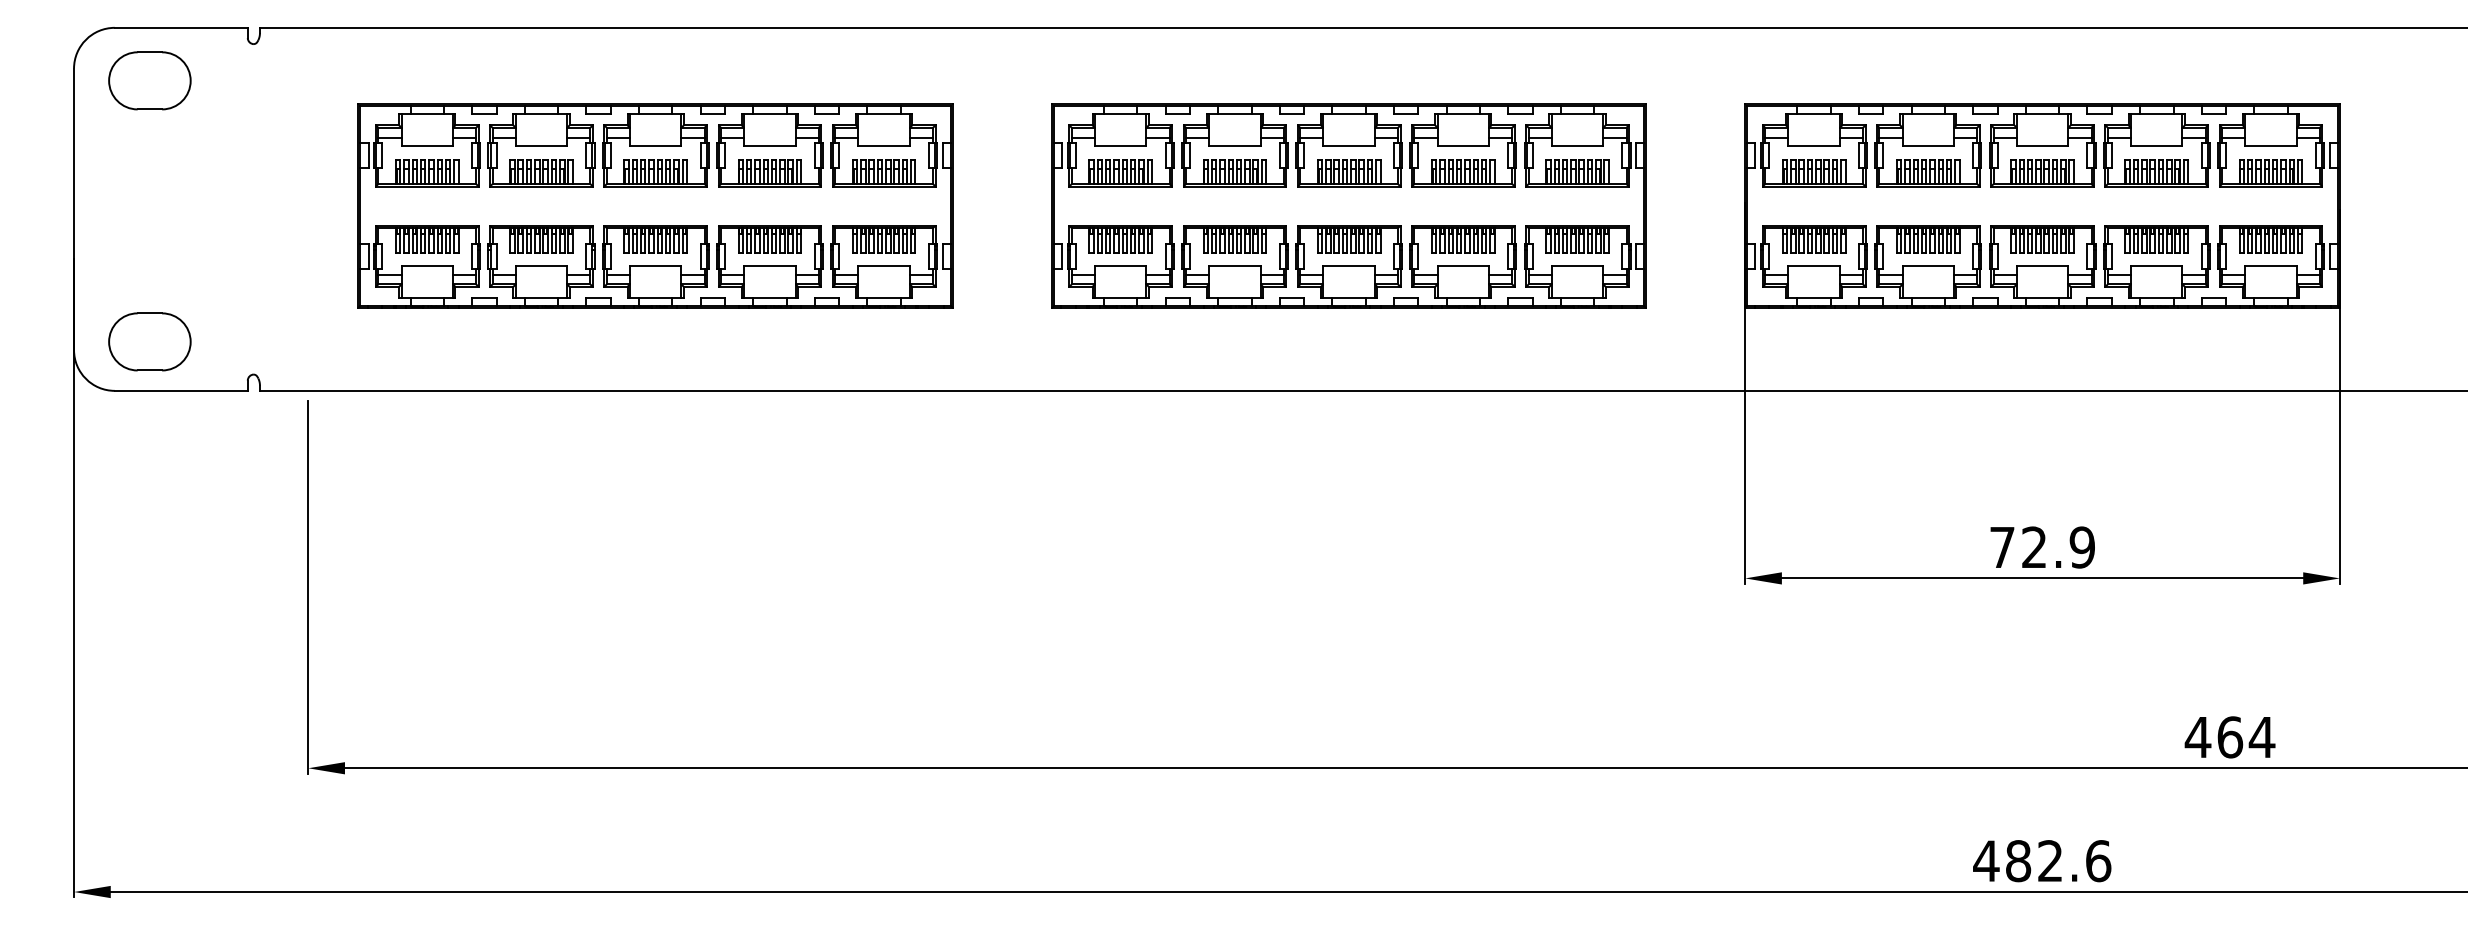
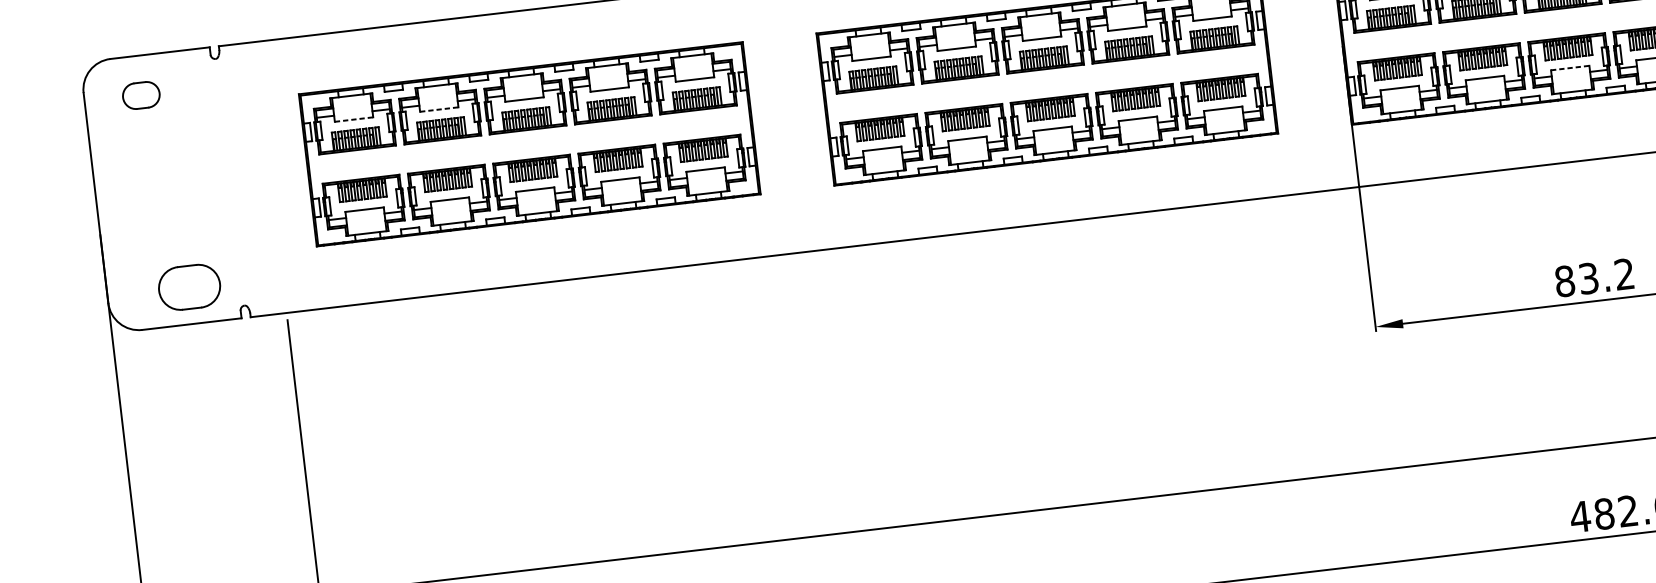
part: (149, 80) -> (141, 95), size x0.6
line: (427, 145) -> (354, 119), solid -> dashed
line: (541, 145) -> (439, 109), solid -> dashed
line: (2042, 266) -> (1570, 68), solid -> dashed
part: (149, 341) -> (189, 287), moved
text: (2042, 547) -> (1594, 277), 72.9 -> 83.2

